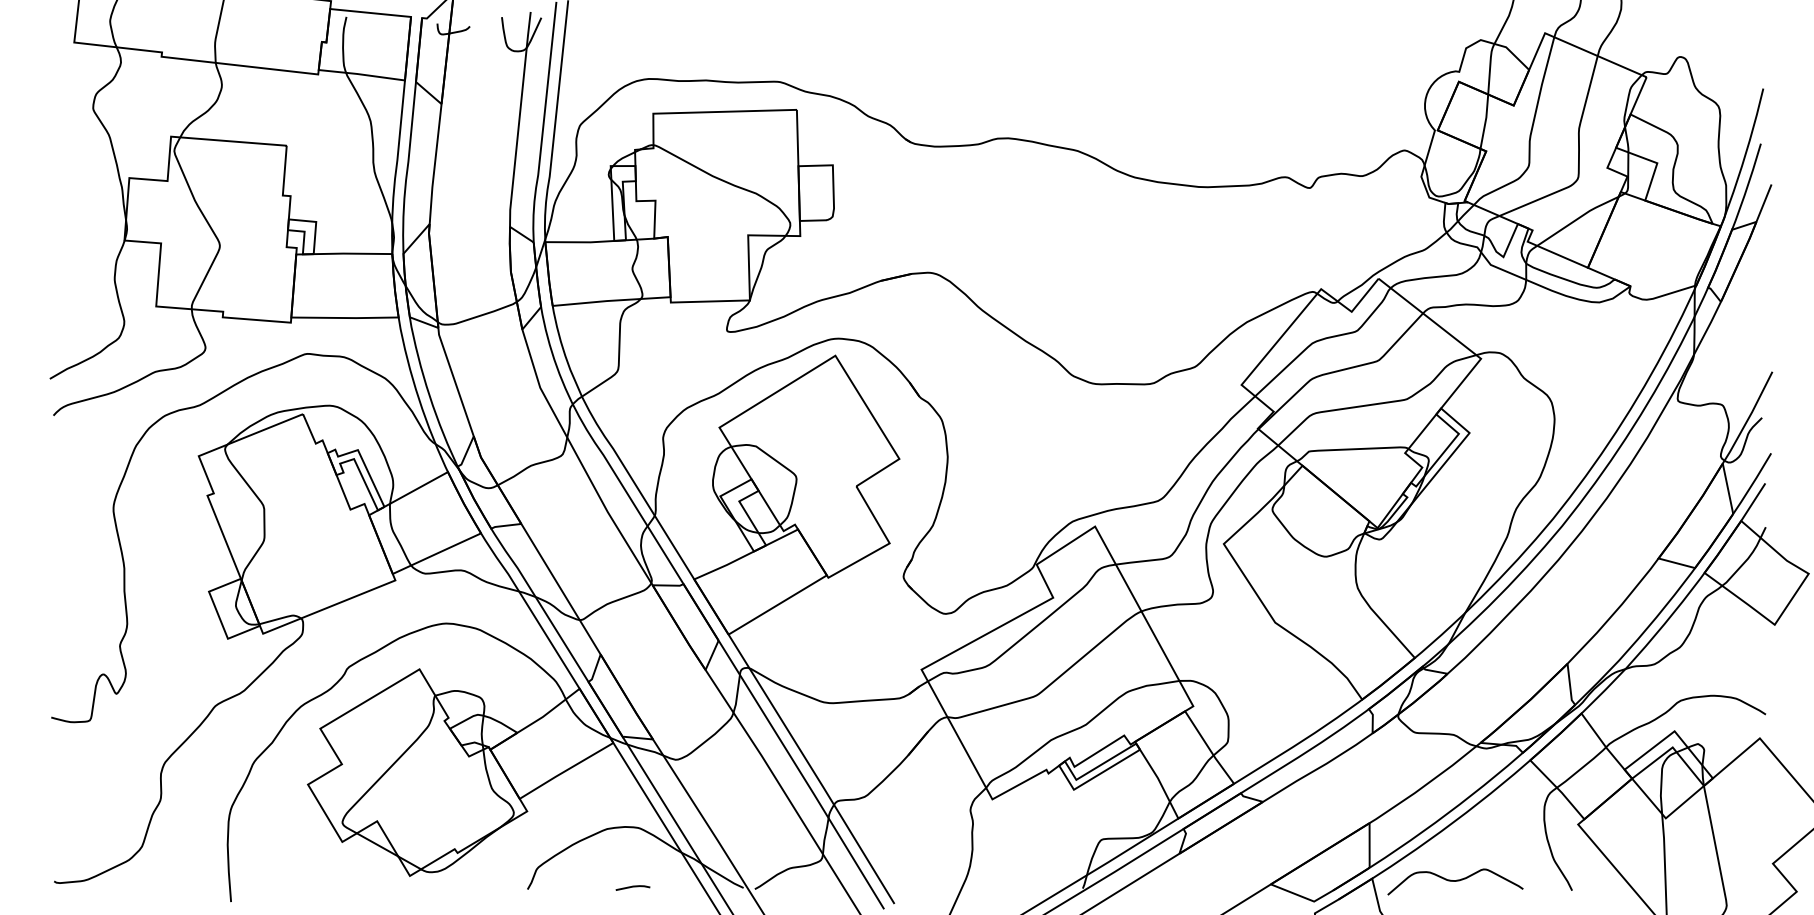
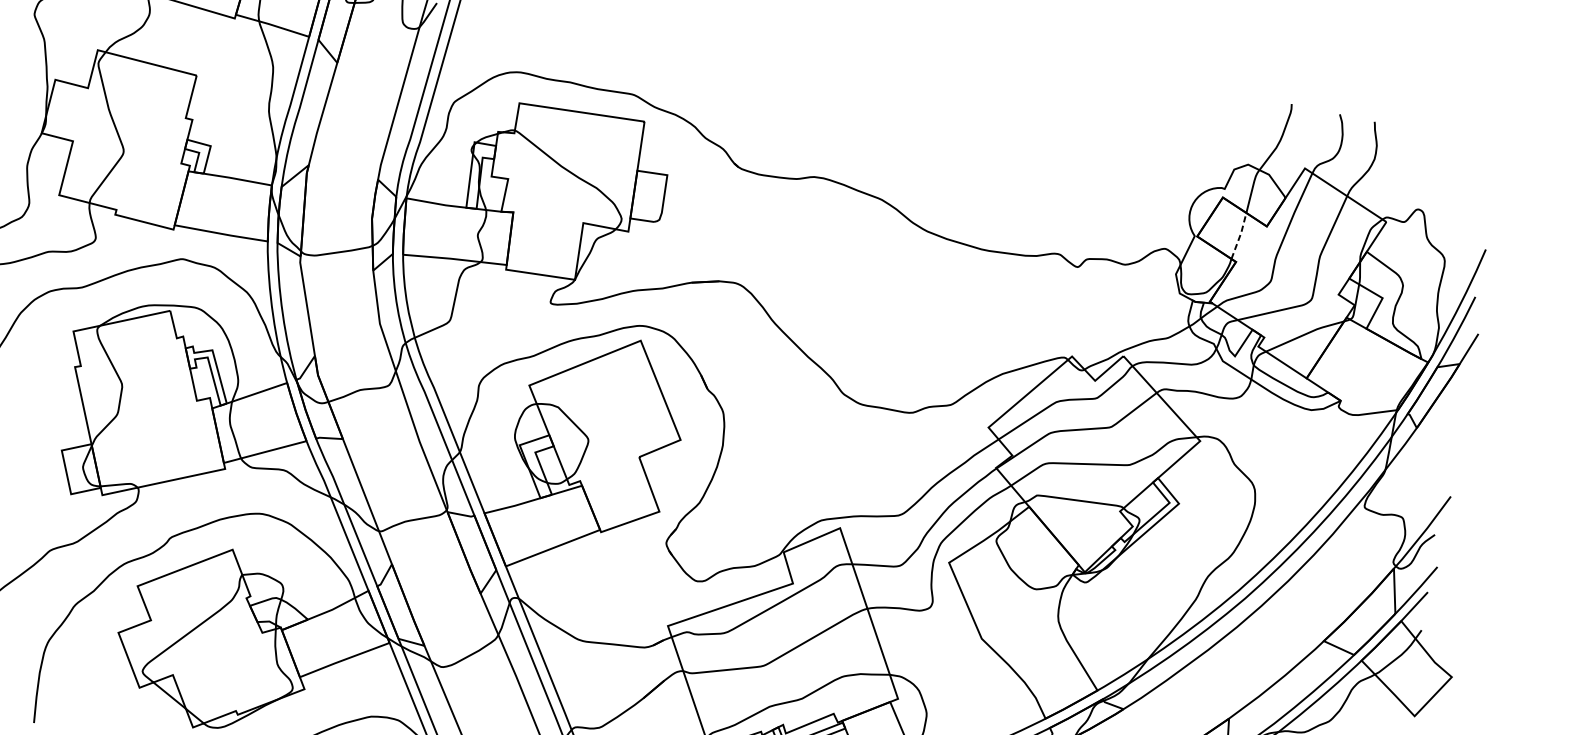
line: (1485, 120) -> (1240, 235), solid -> dashed

